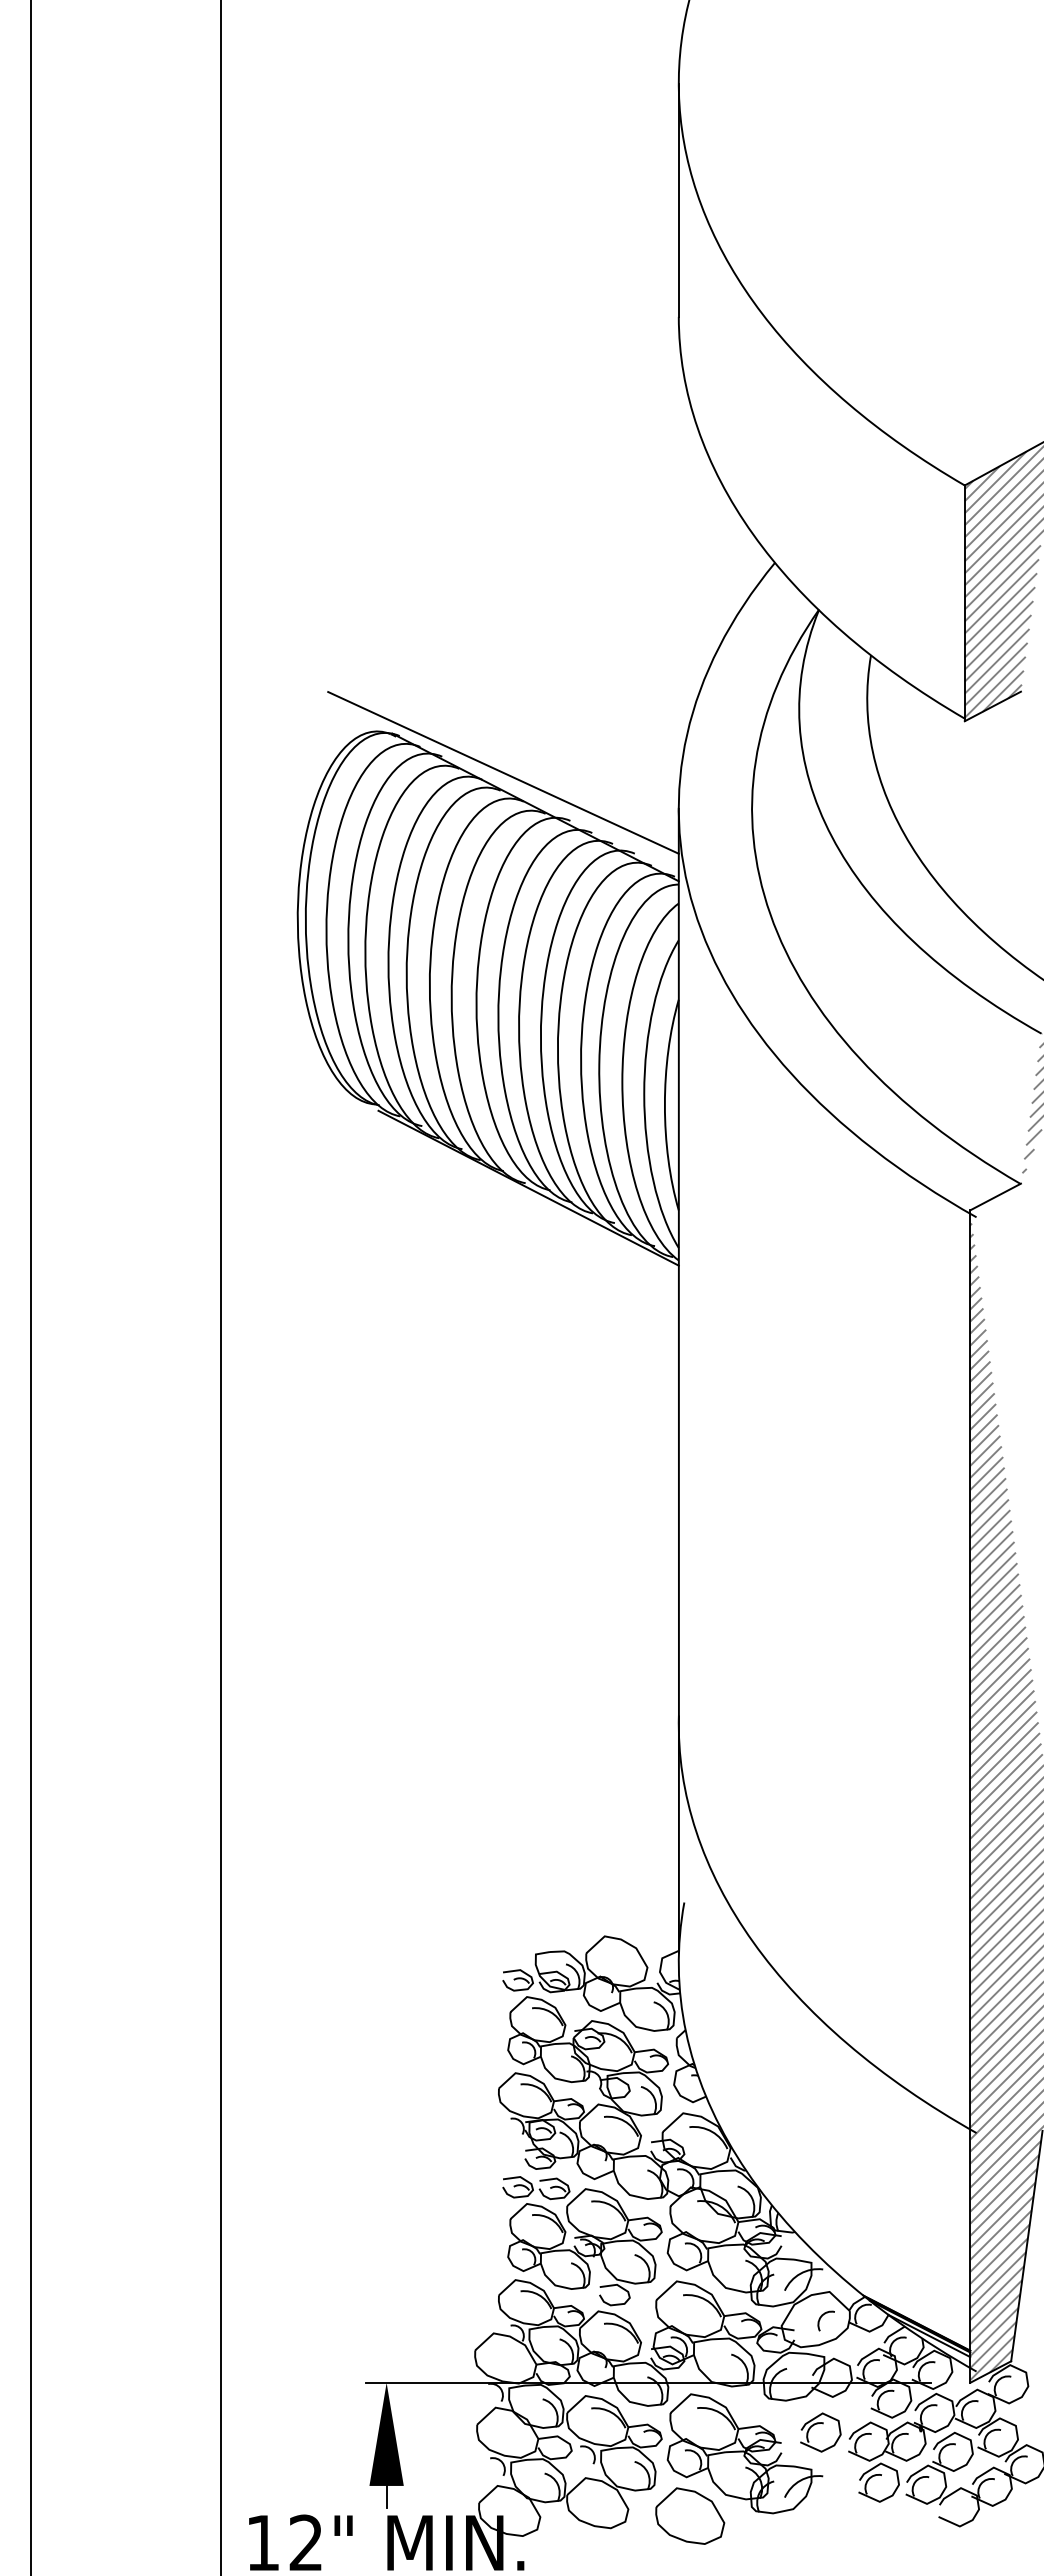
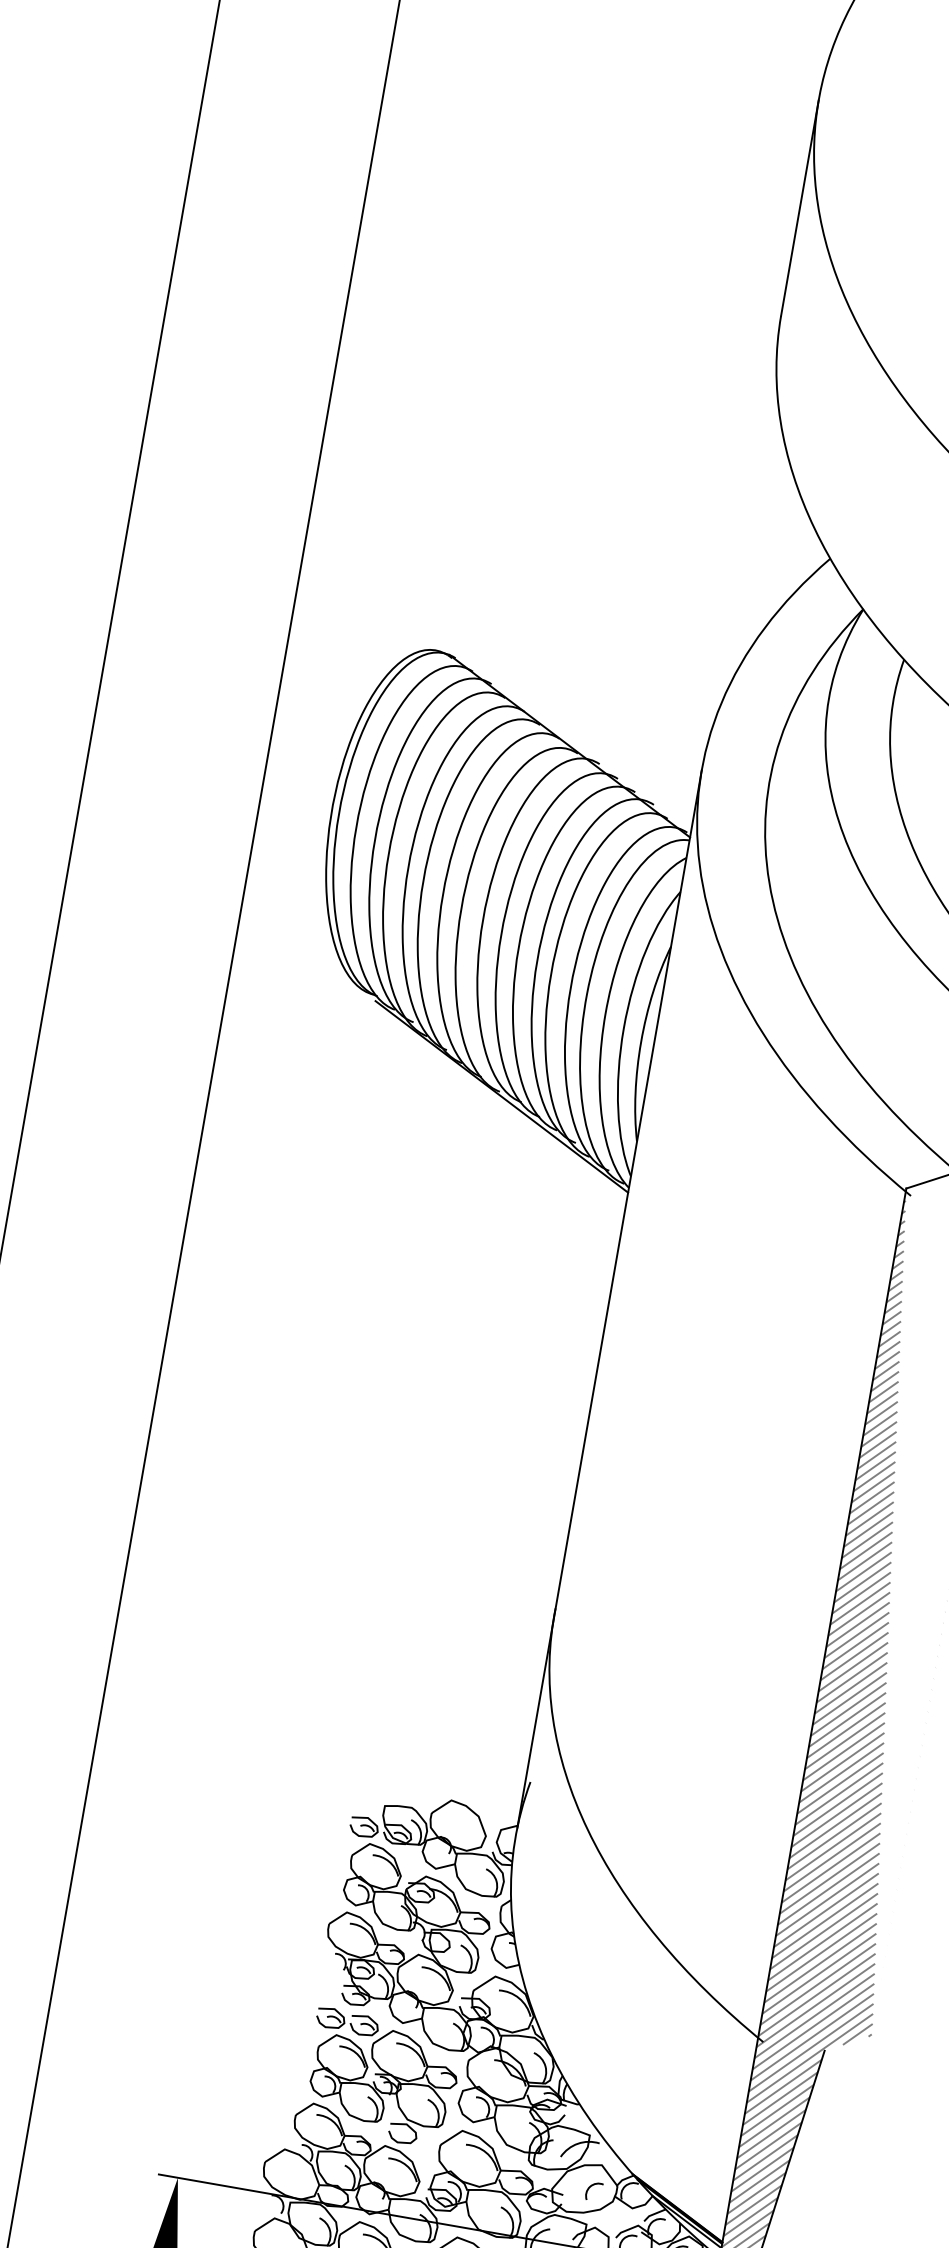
line: (503, 772) -> (545, 708), removed

